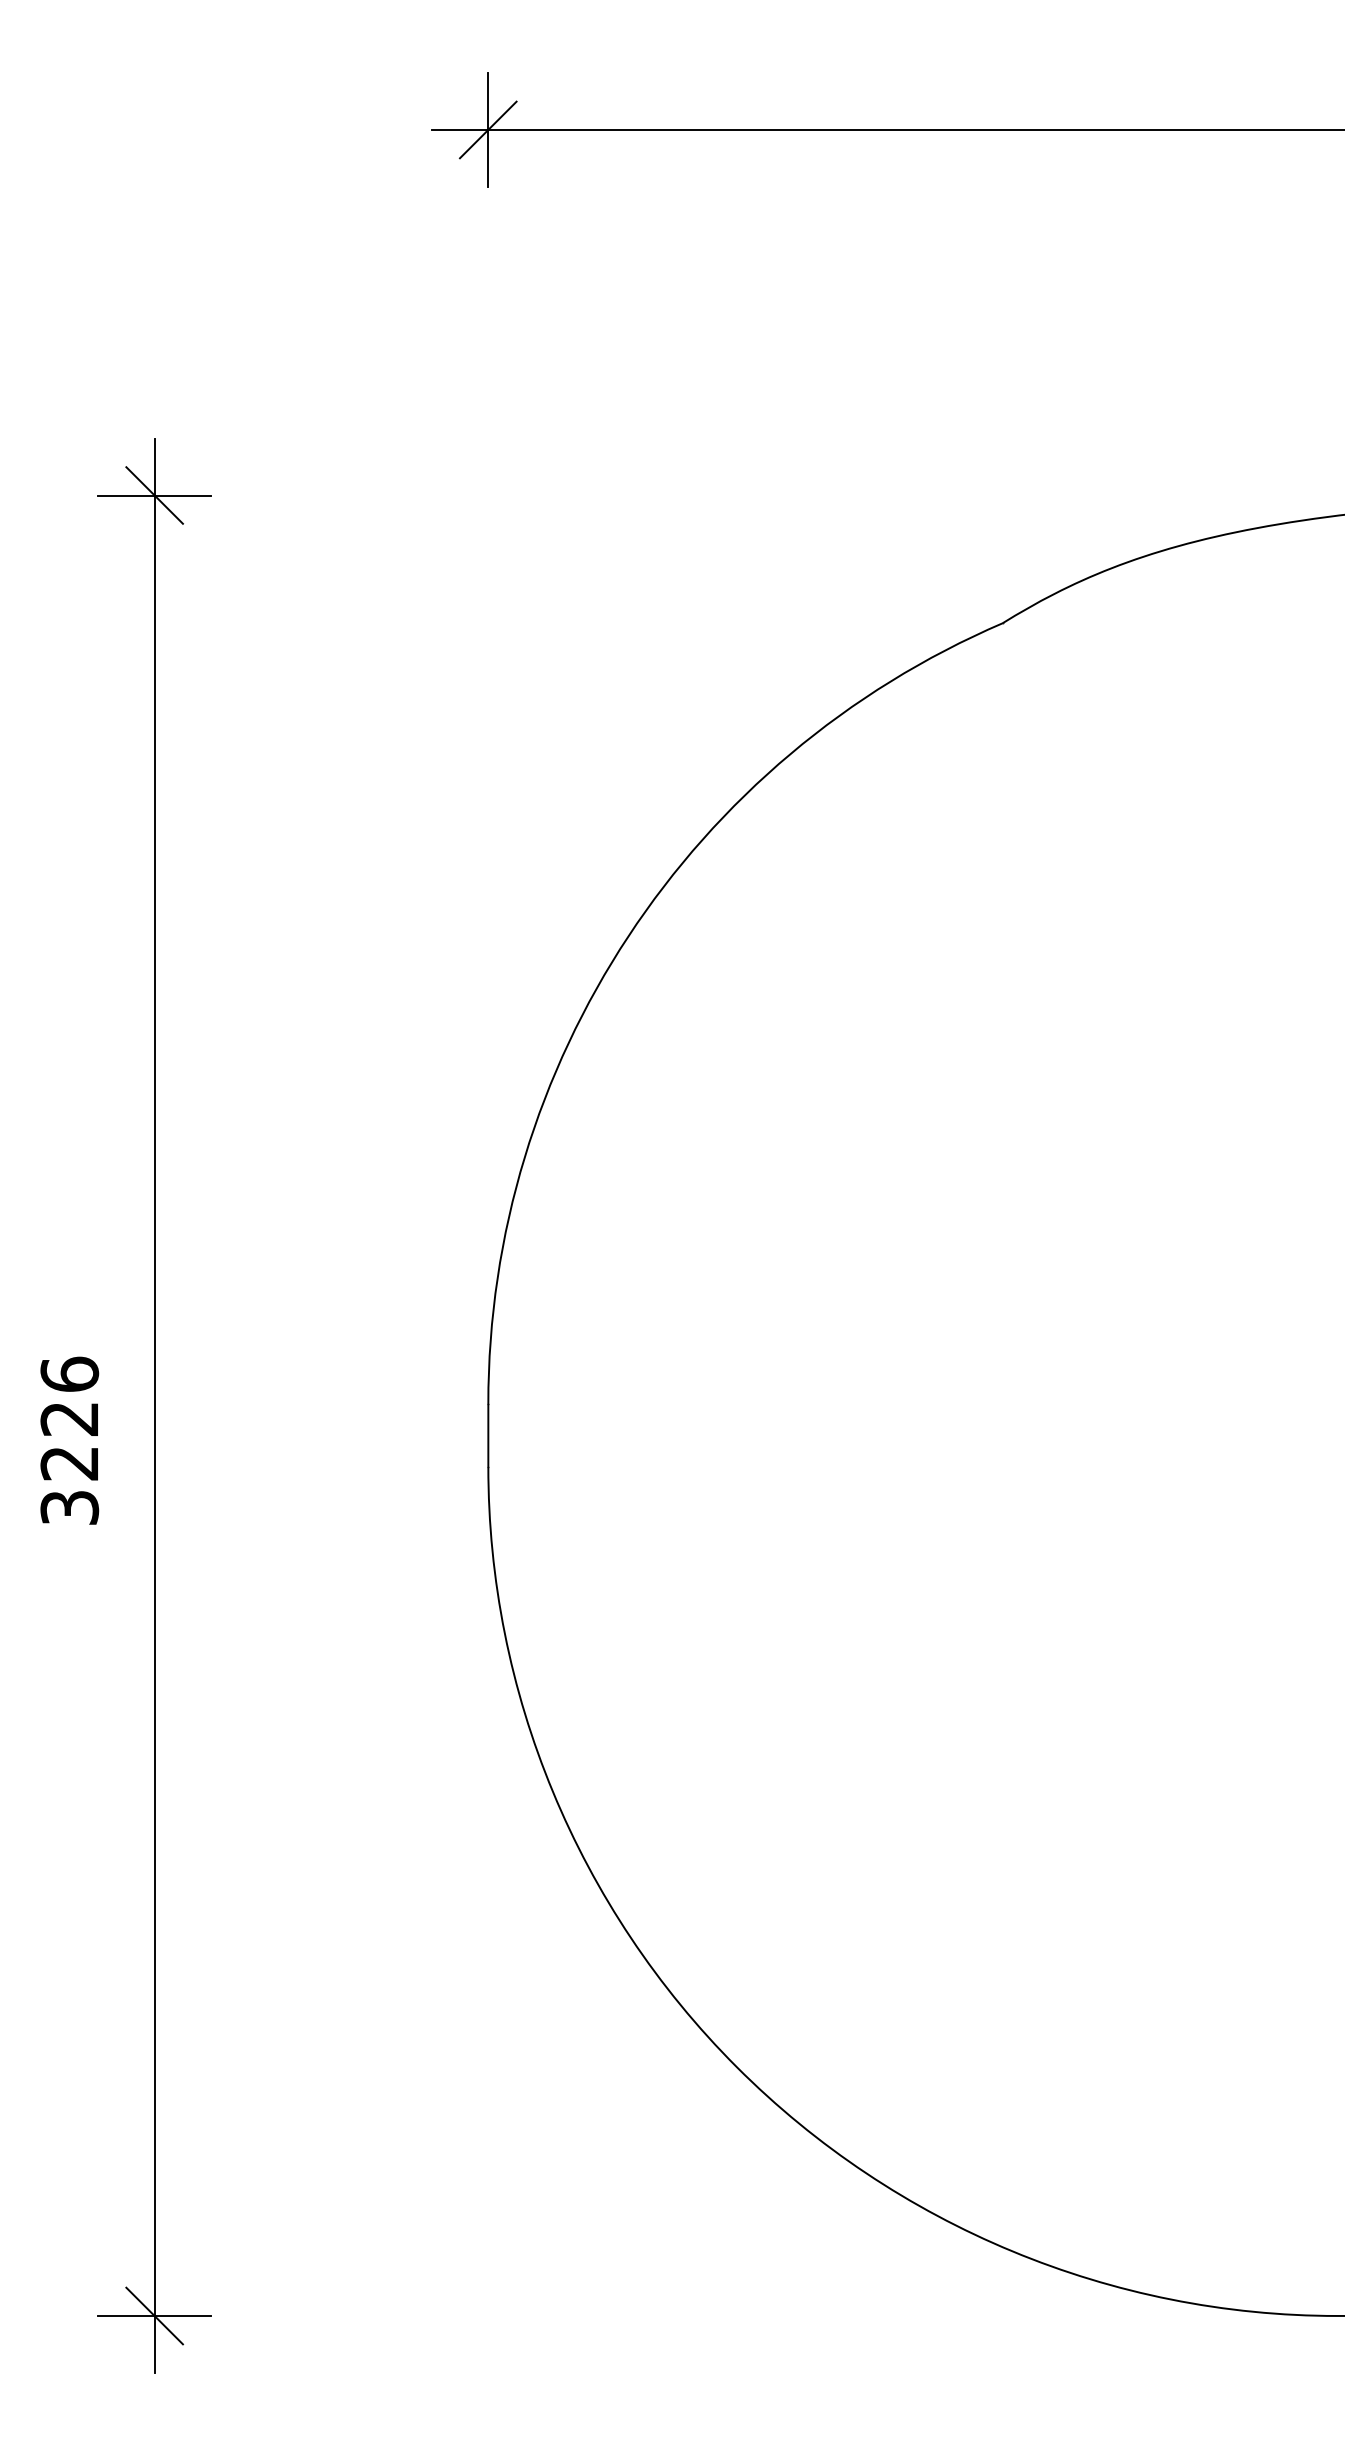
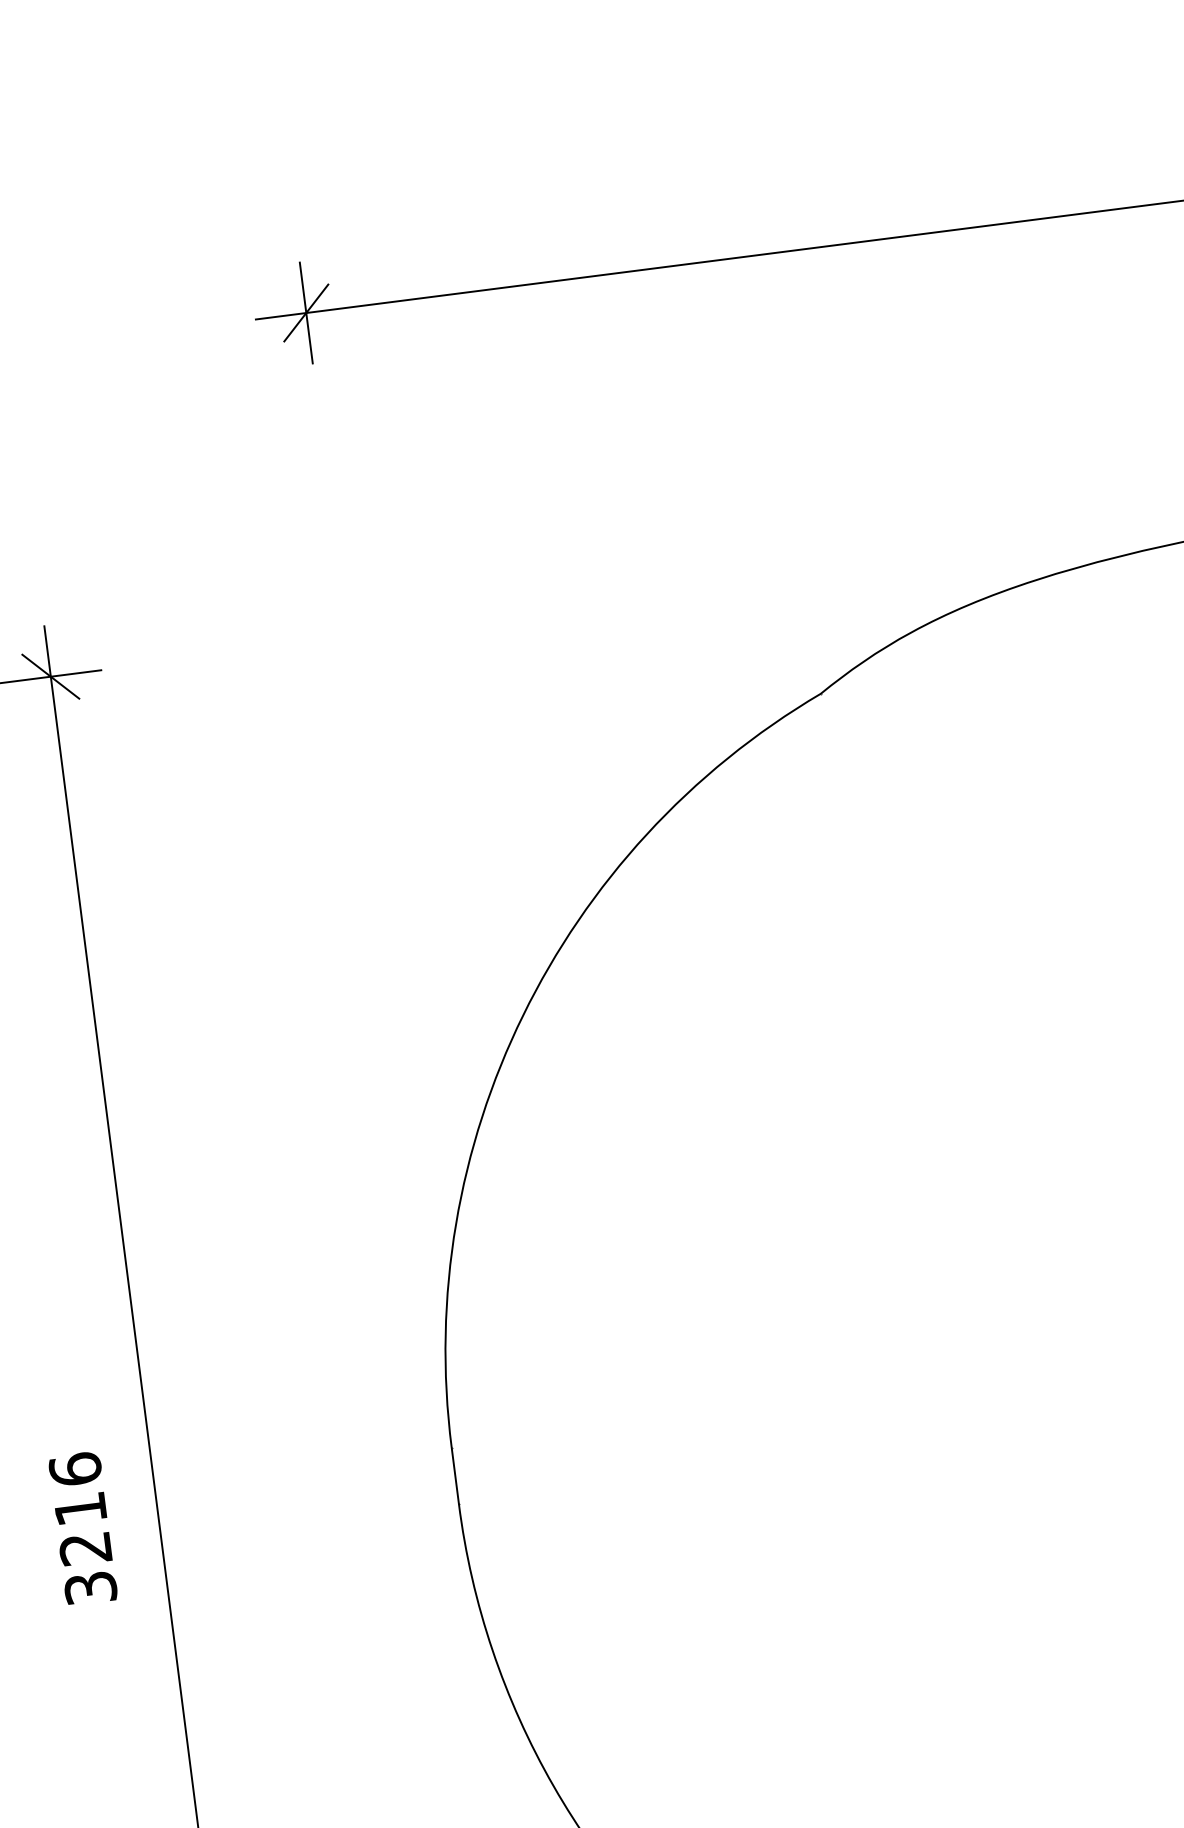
text: (68, 1419) -> (79, 1509), 3226 -> 3216

